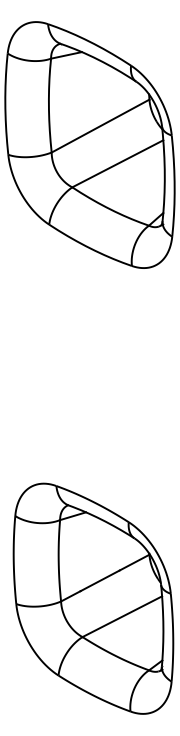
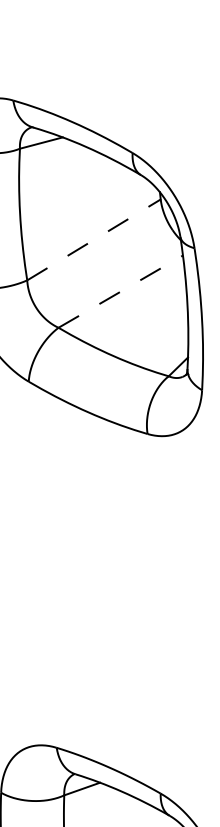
line: (100, 126) -> (93, 240), solid -> dashed
line: (118, 163) -> (121, 291), solid -> dashed

